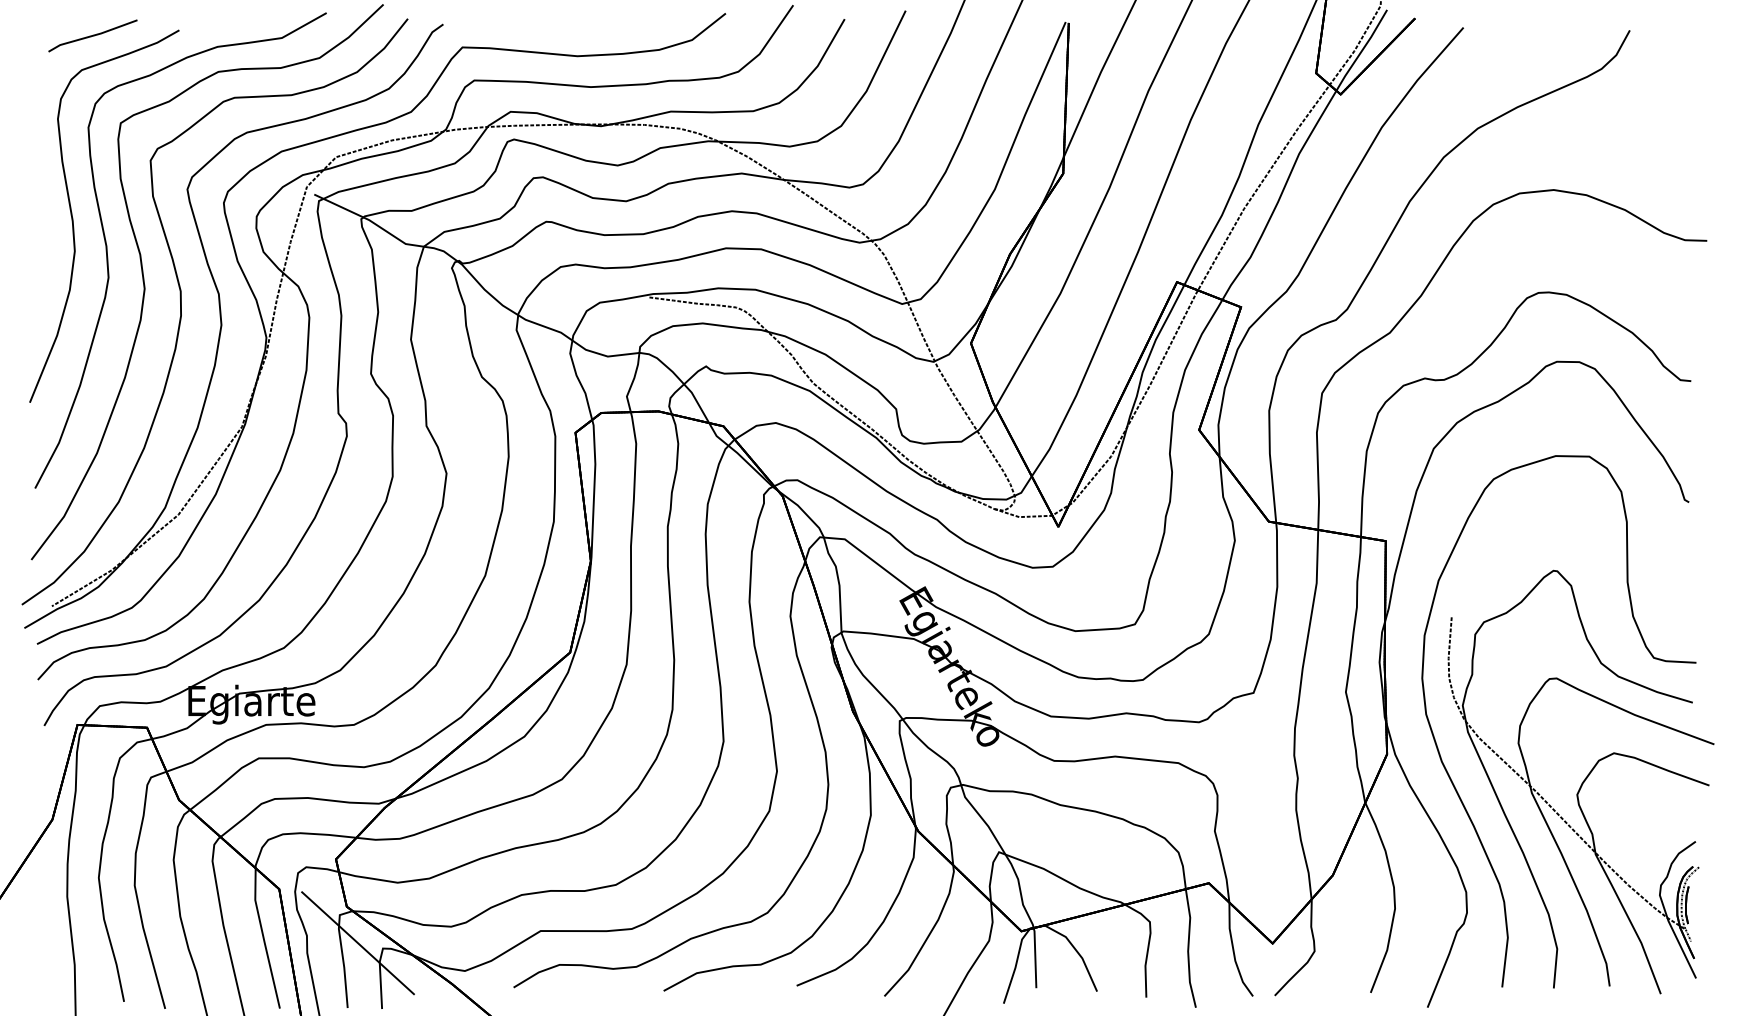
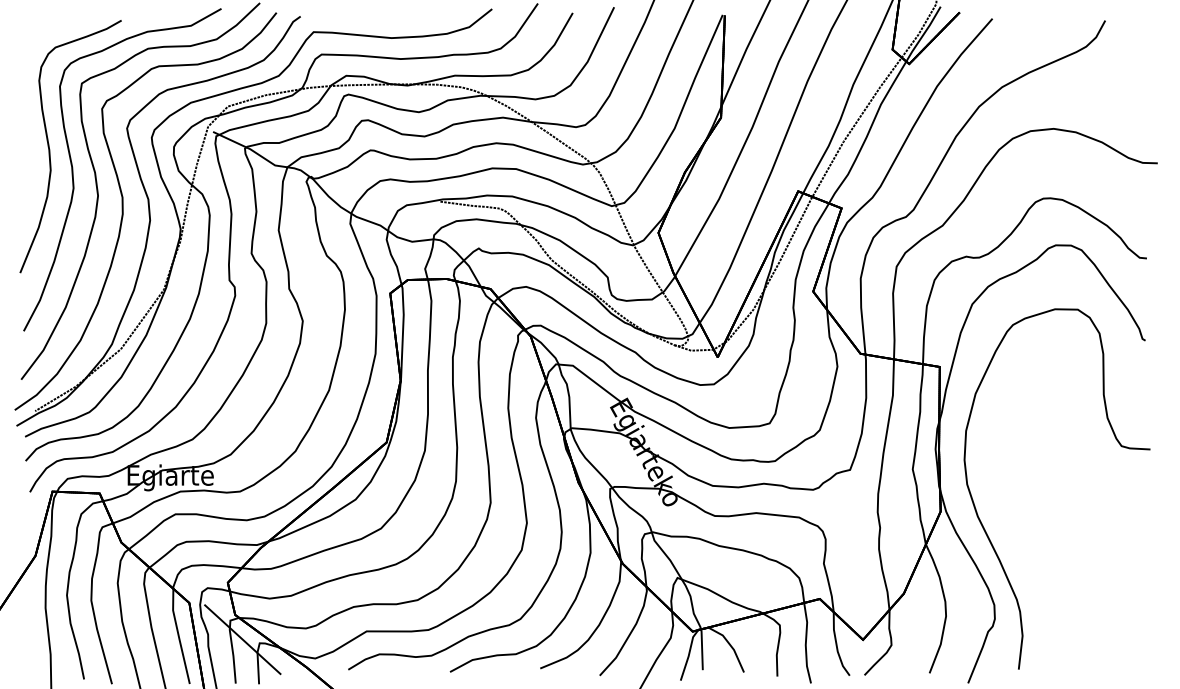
part: (92, 36) -> (62, 24), removed
part: (1579, 782) -> (1071, 530), removed

